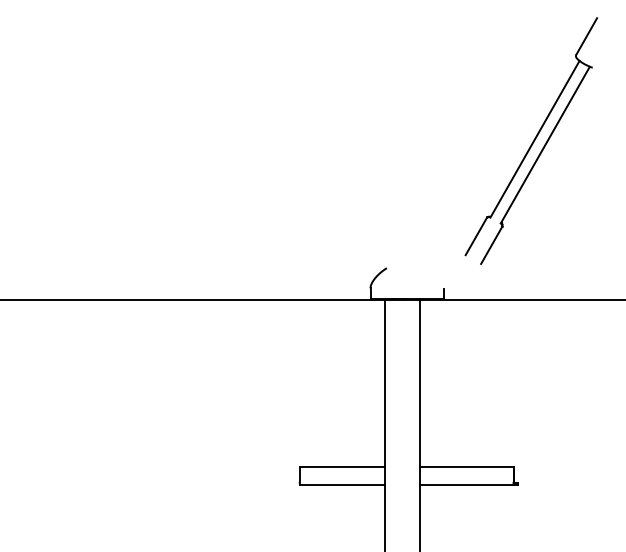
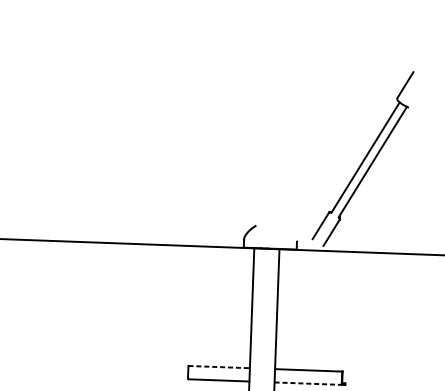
part: (530, 140) -> (362, 158), moved
line: (342, 466) -> (219, 367), solid -> dashed
line: (467, 484) -> (308, 383), solid -> dashed

